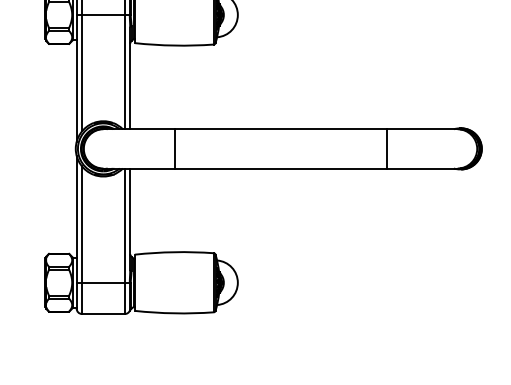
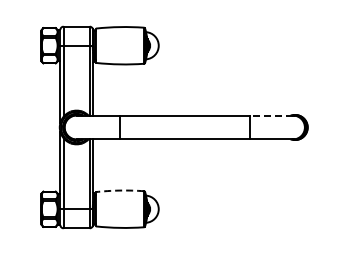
line: (422, 129) -> (271, 115), solid -> dashed
arc: (173, 252) -> (119, 190), solid -> dashed

